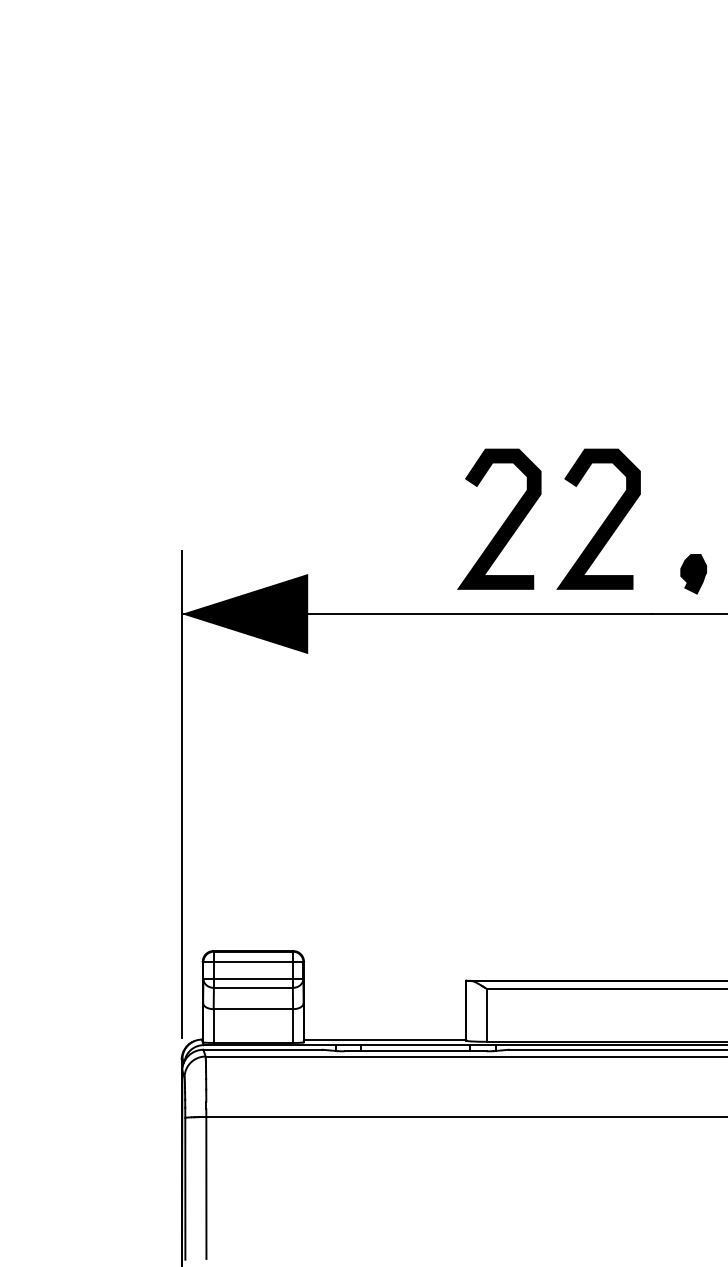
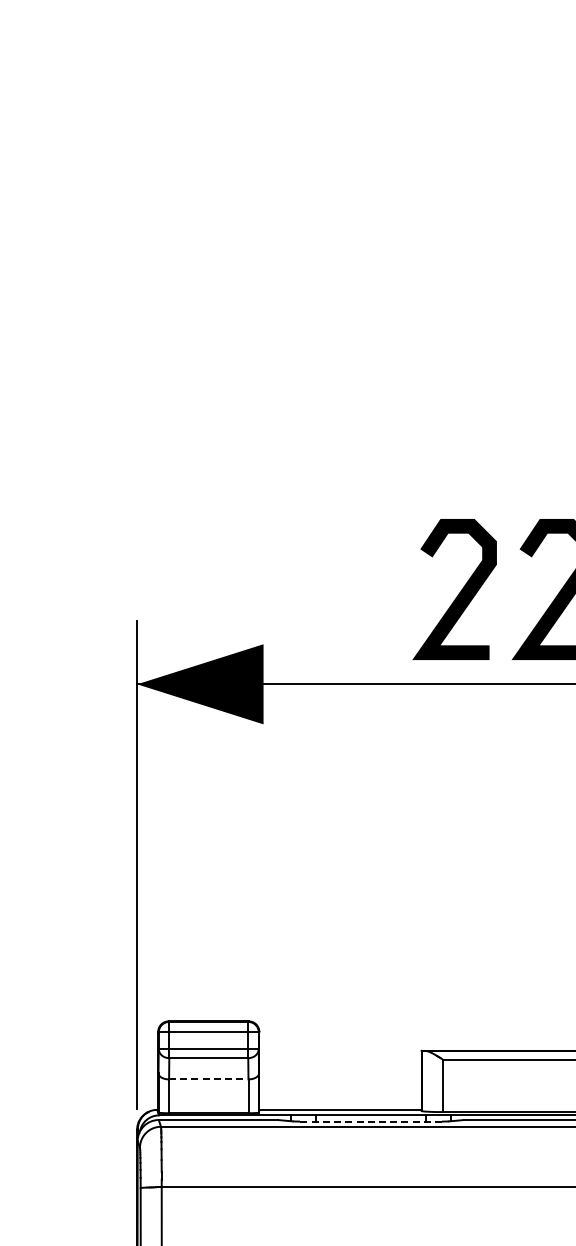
line: (253, 1009) -> (208, 1079), solid -> dashed
line: (415, 1051) -> (370, 1121), solid -> dashed

